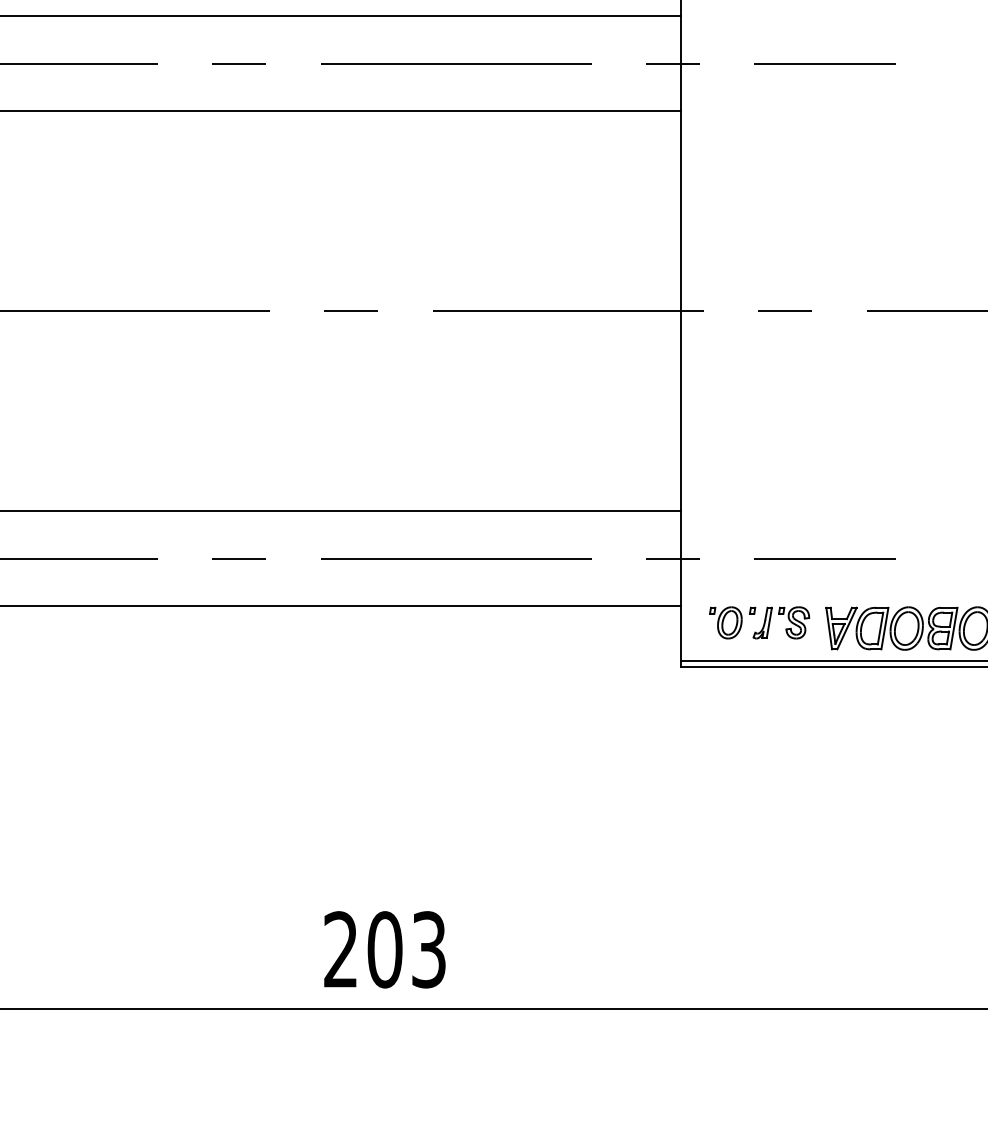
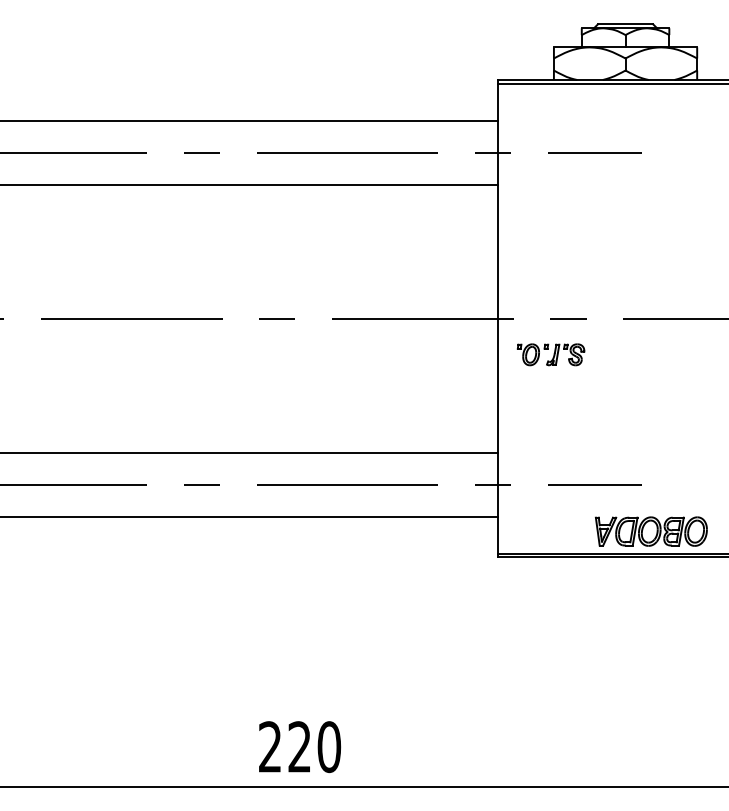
part: (758, 622) -> (550, 354), moved
text: (406, 950) -> (314, 747), 203 -> 220

